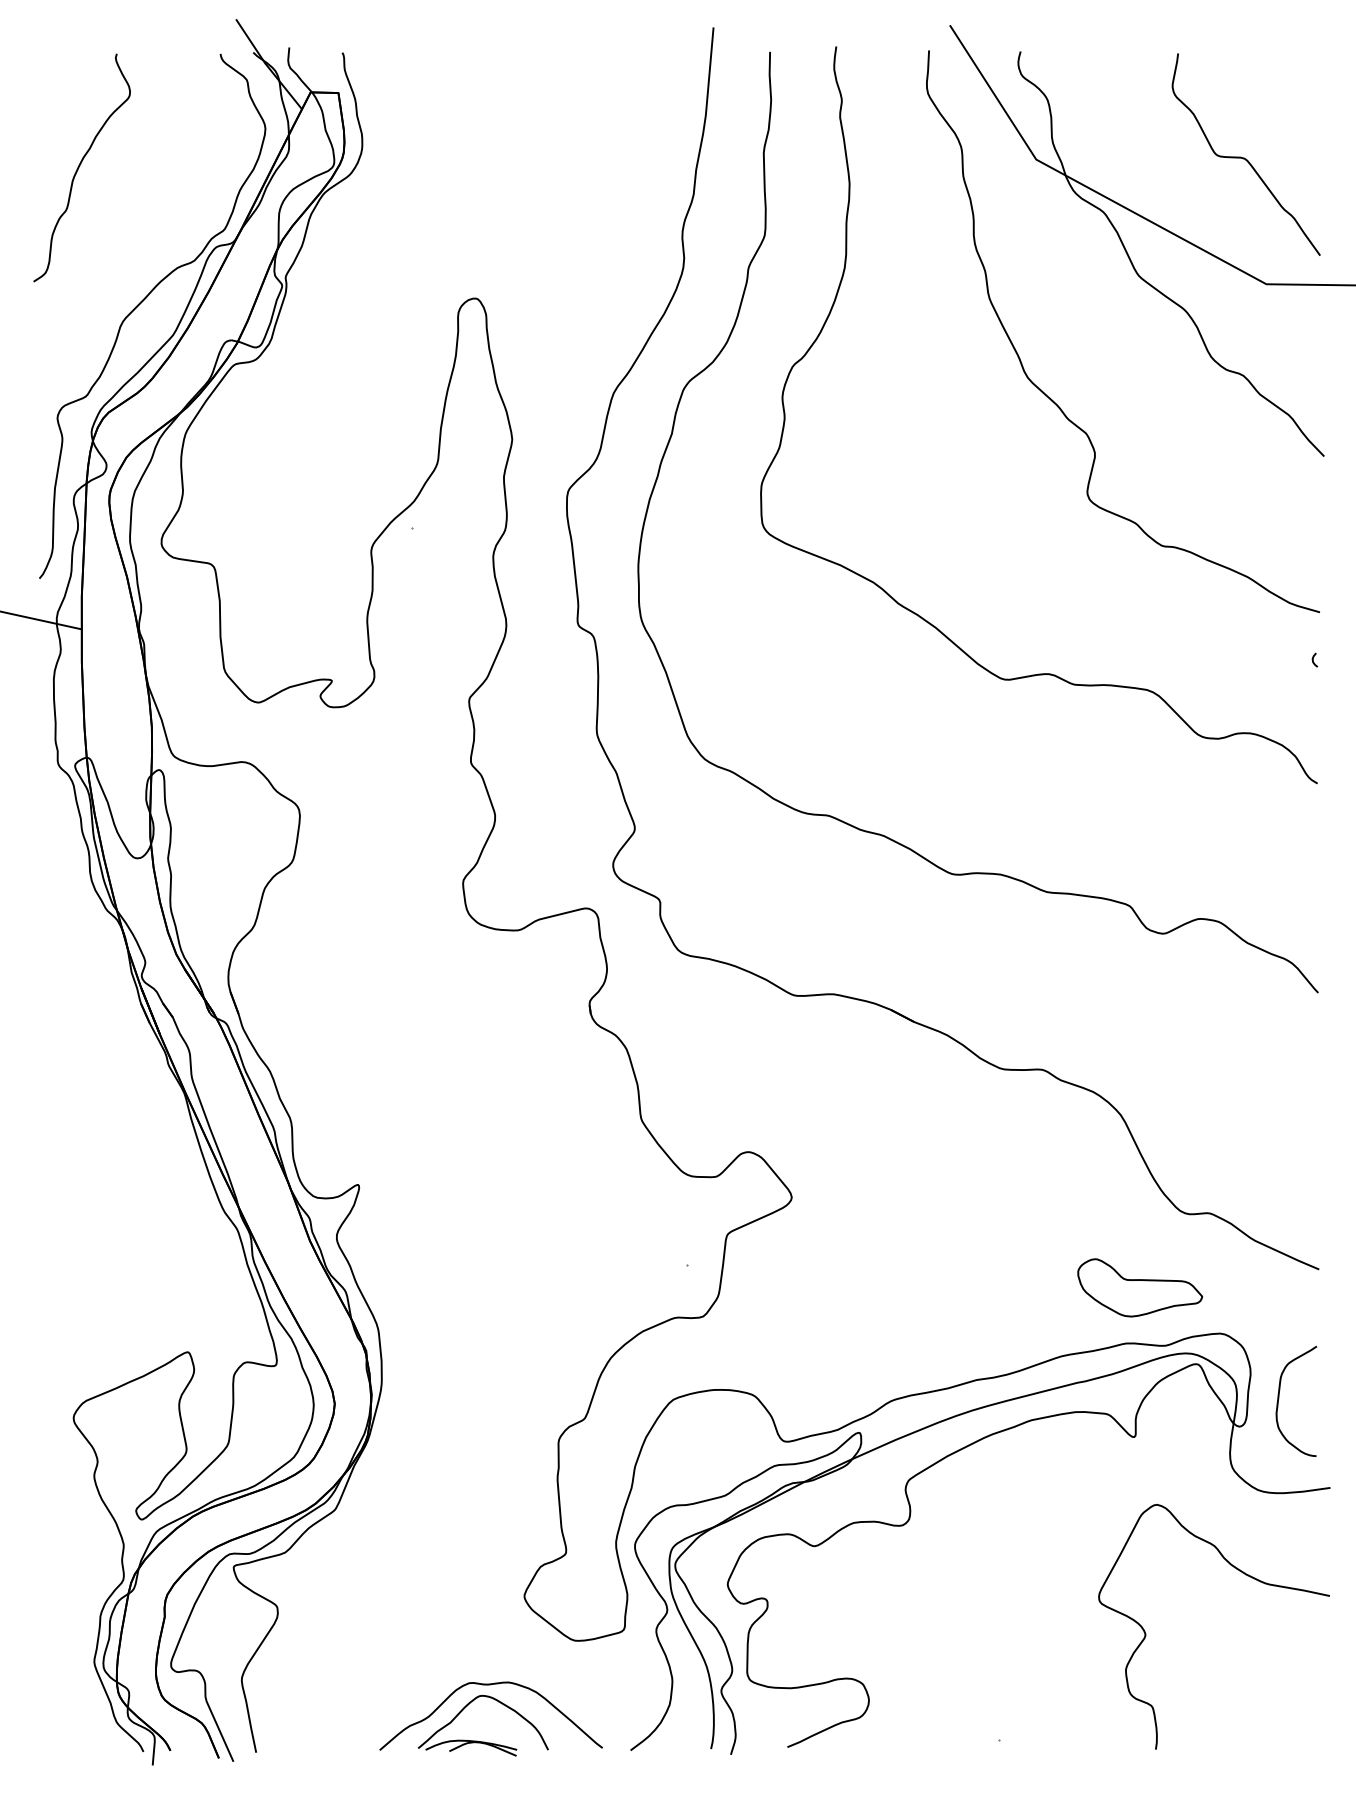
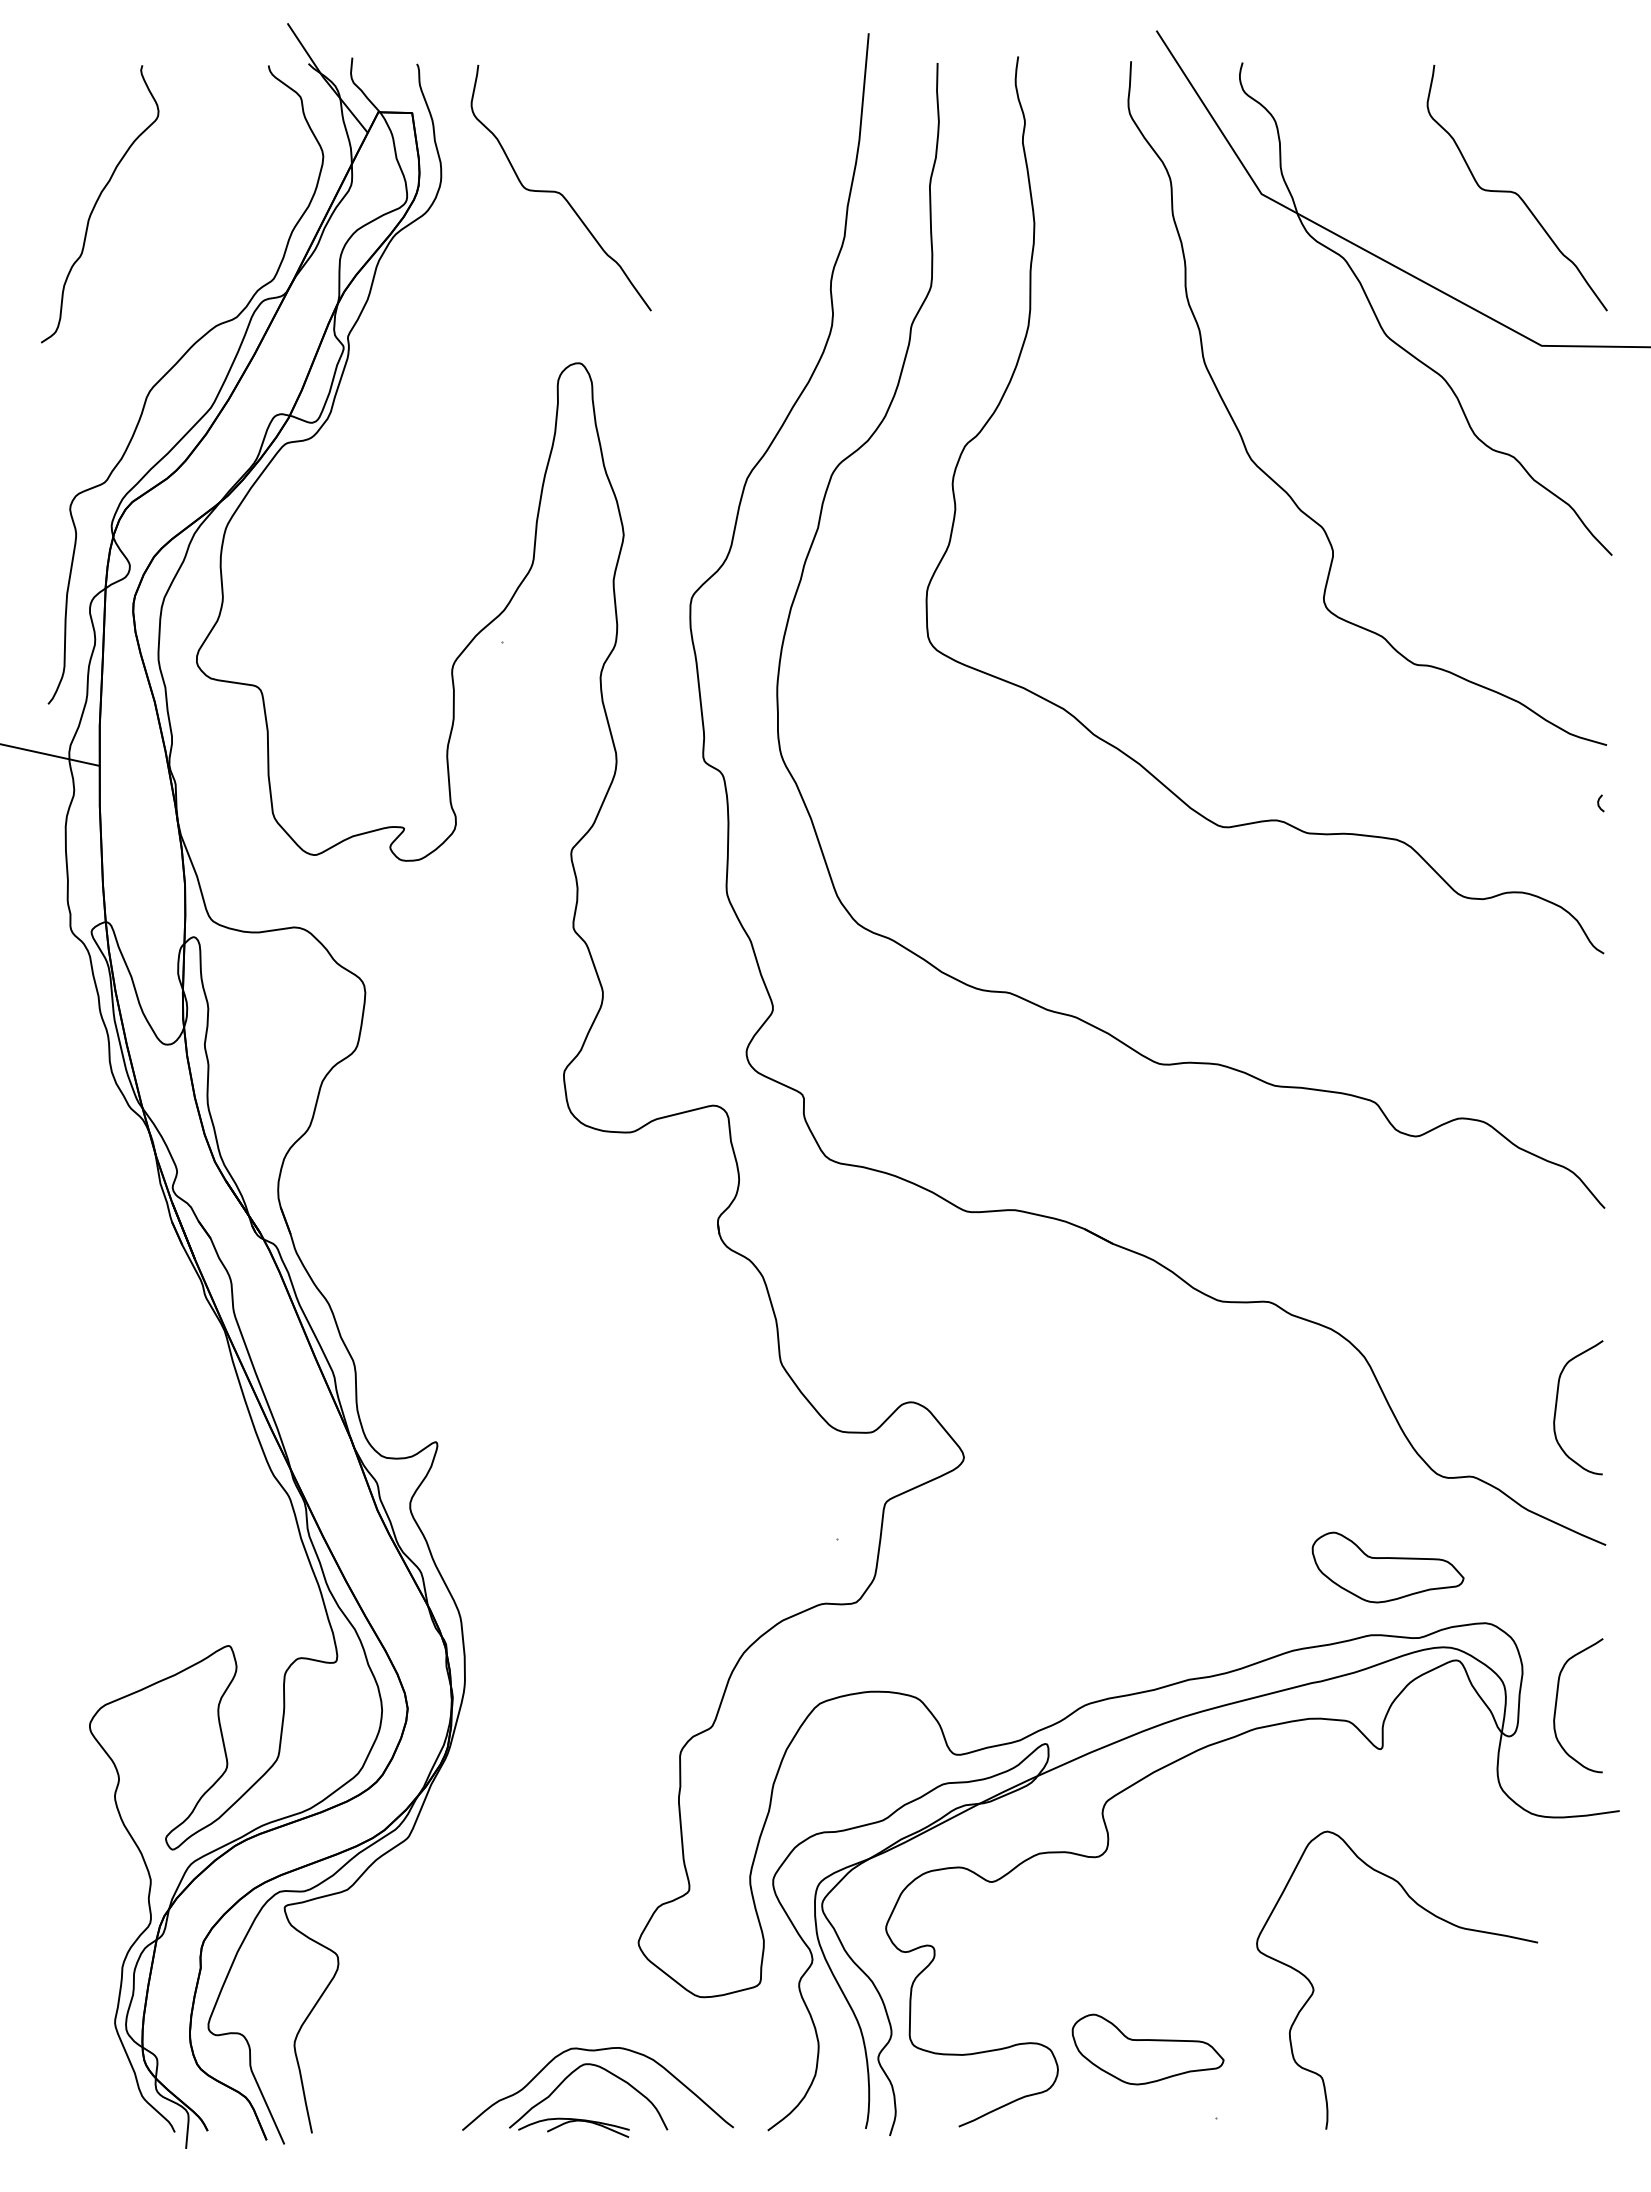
curve: (458, 157) -> (558, 191), added
curve: (1279, 1153) -> (1557, 1404), added
curve: (1243, 1573) -> (1432, 1915), moved
part: (942, 1683) -> (1147, 2049), added

